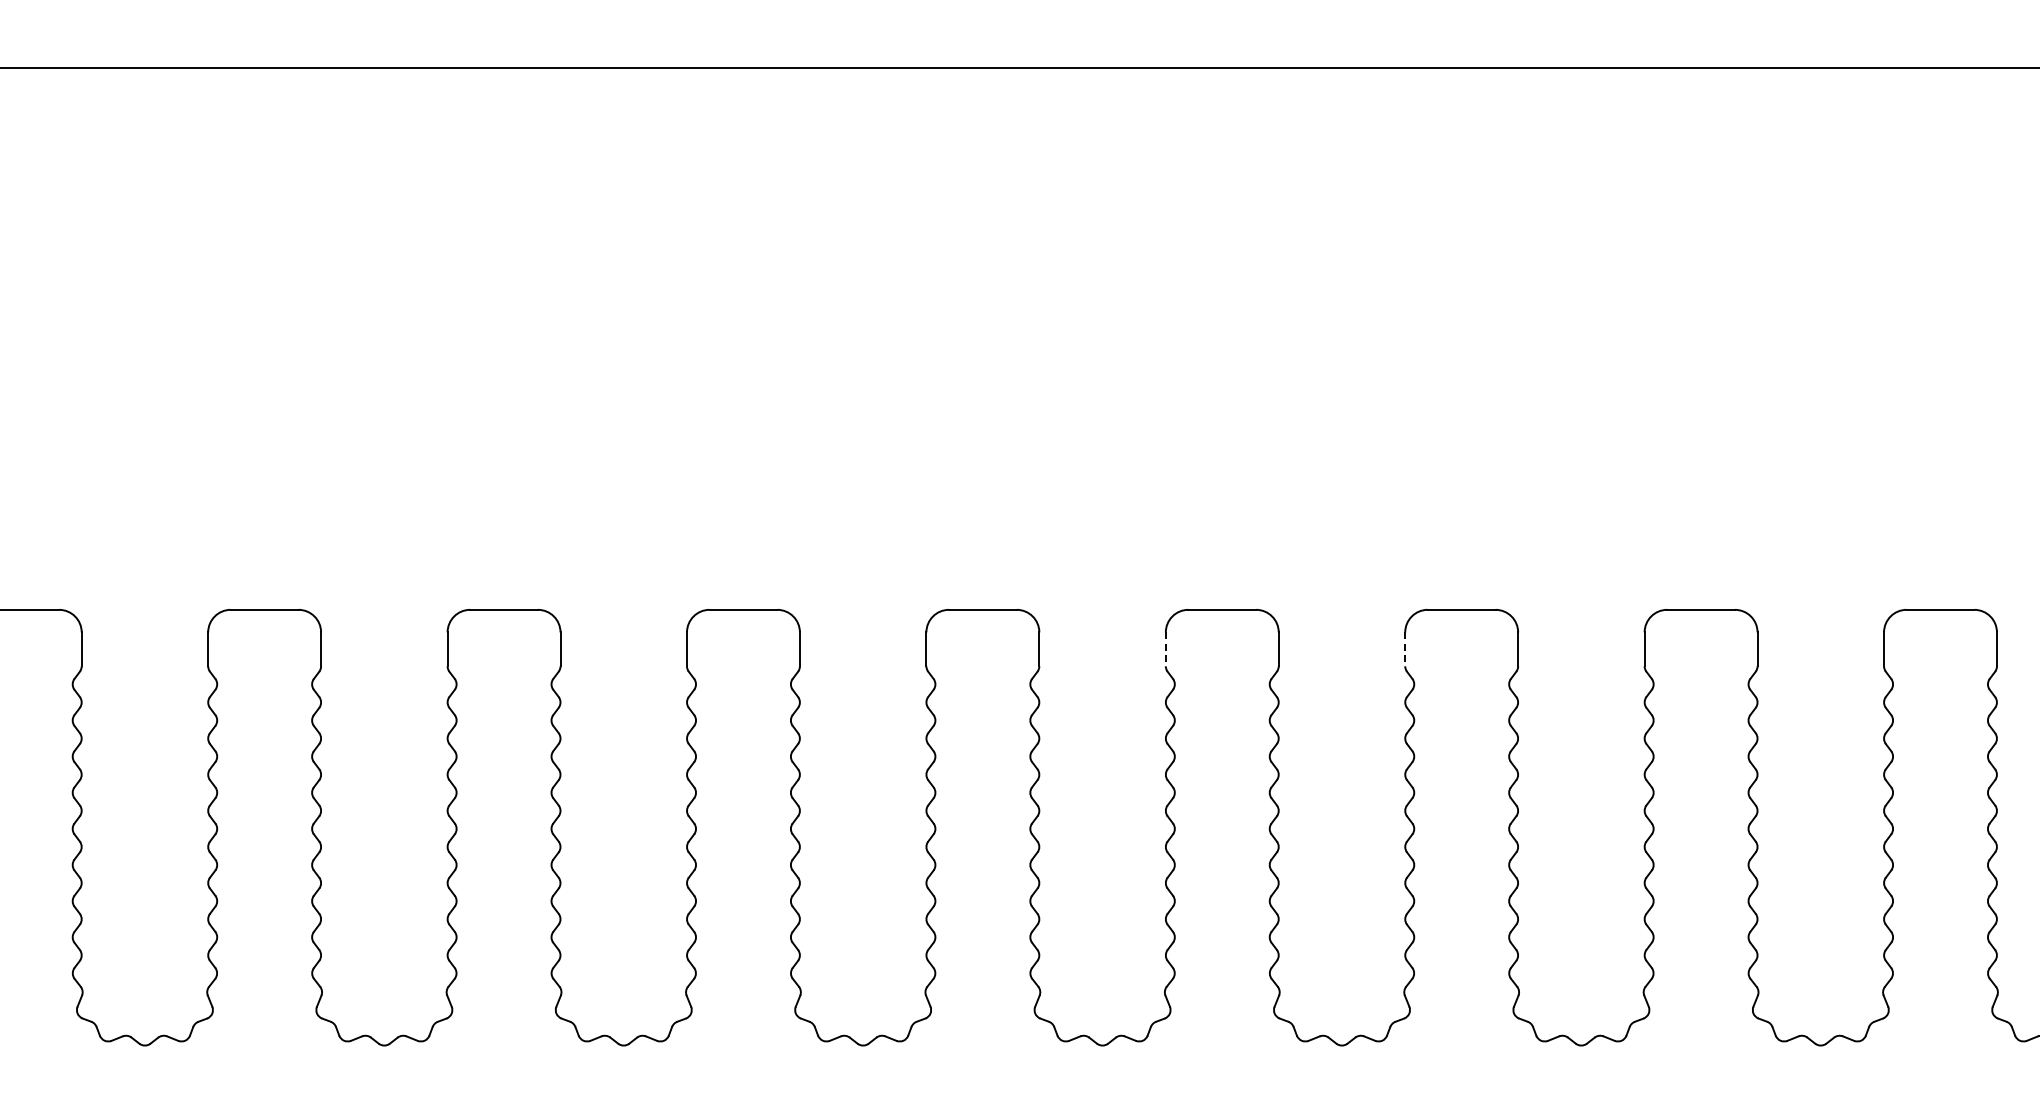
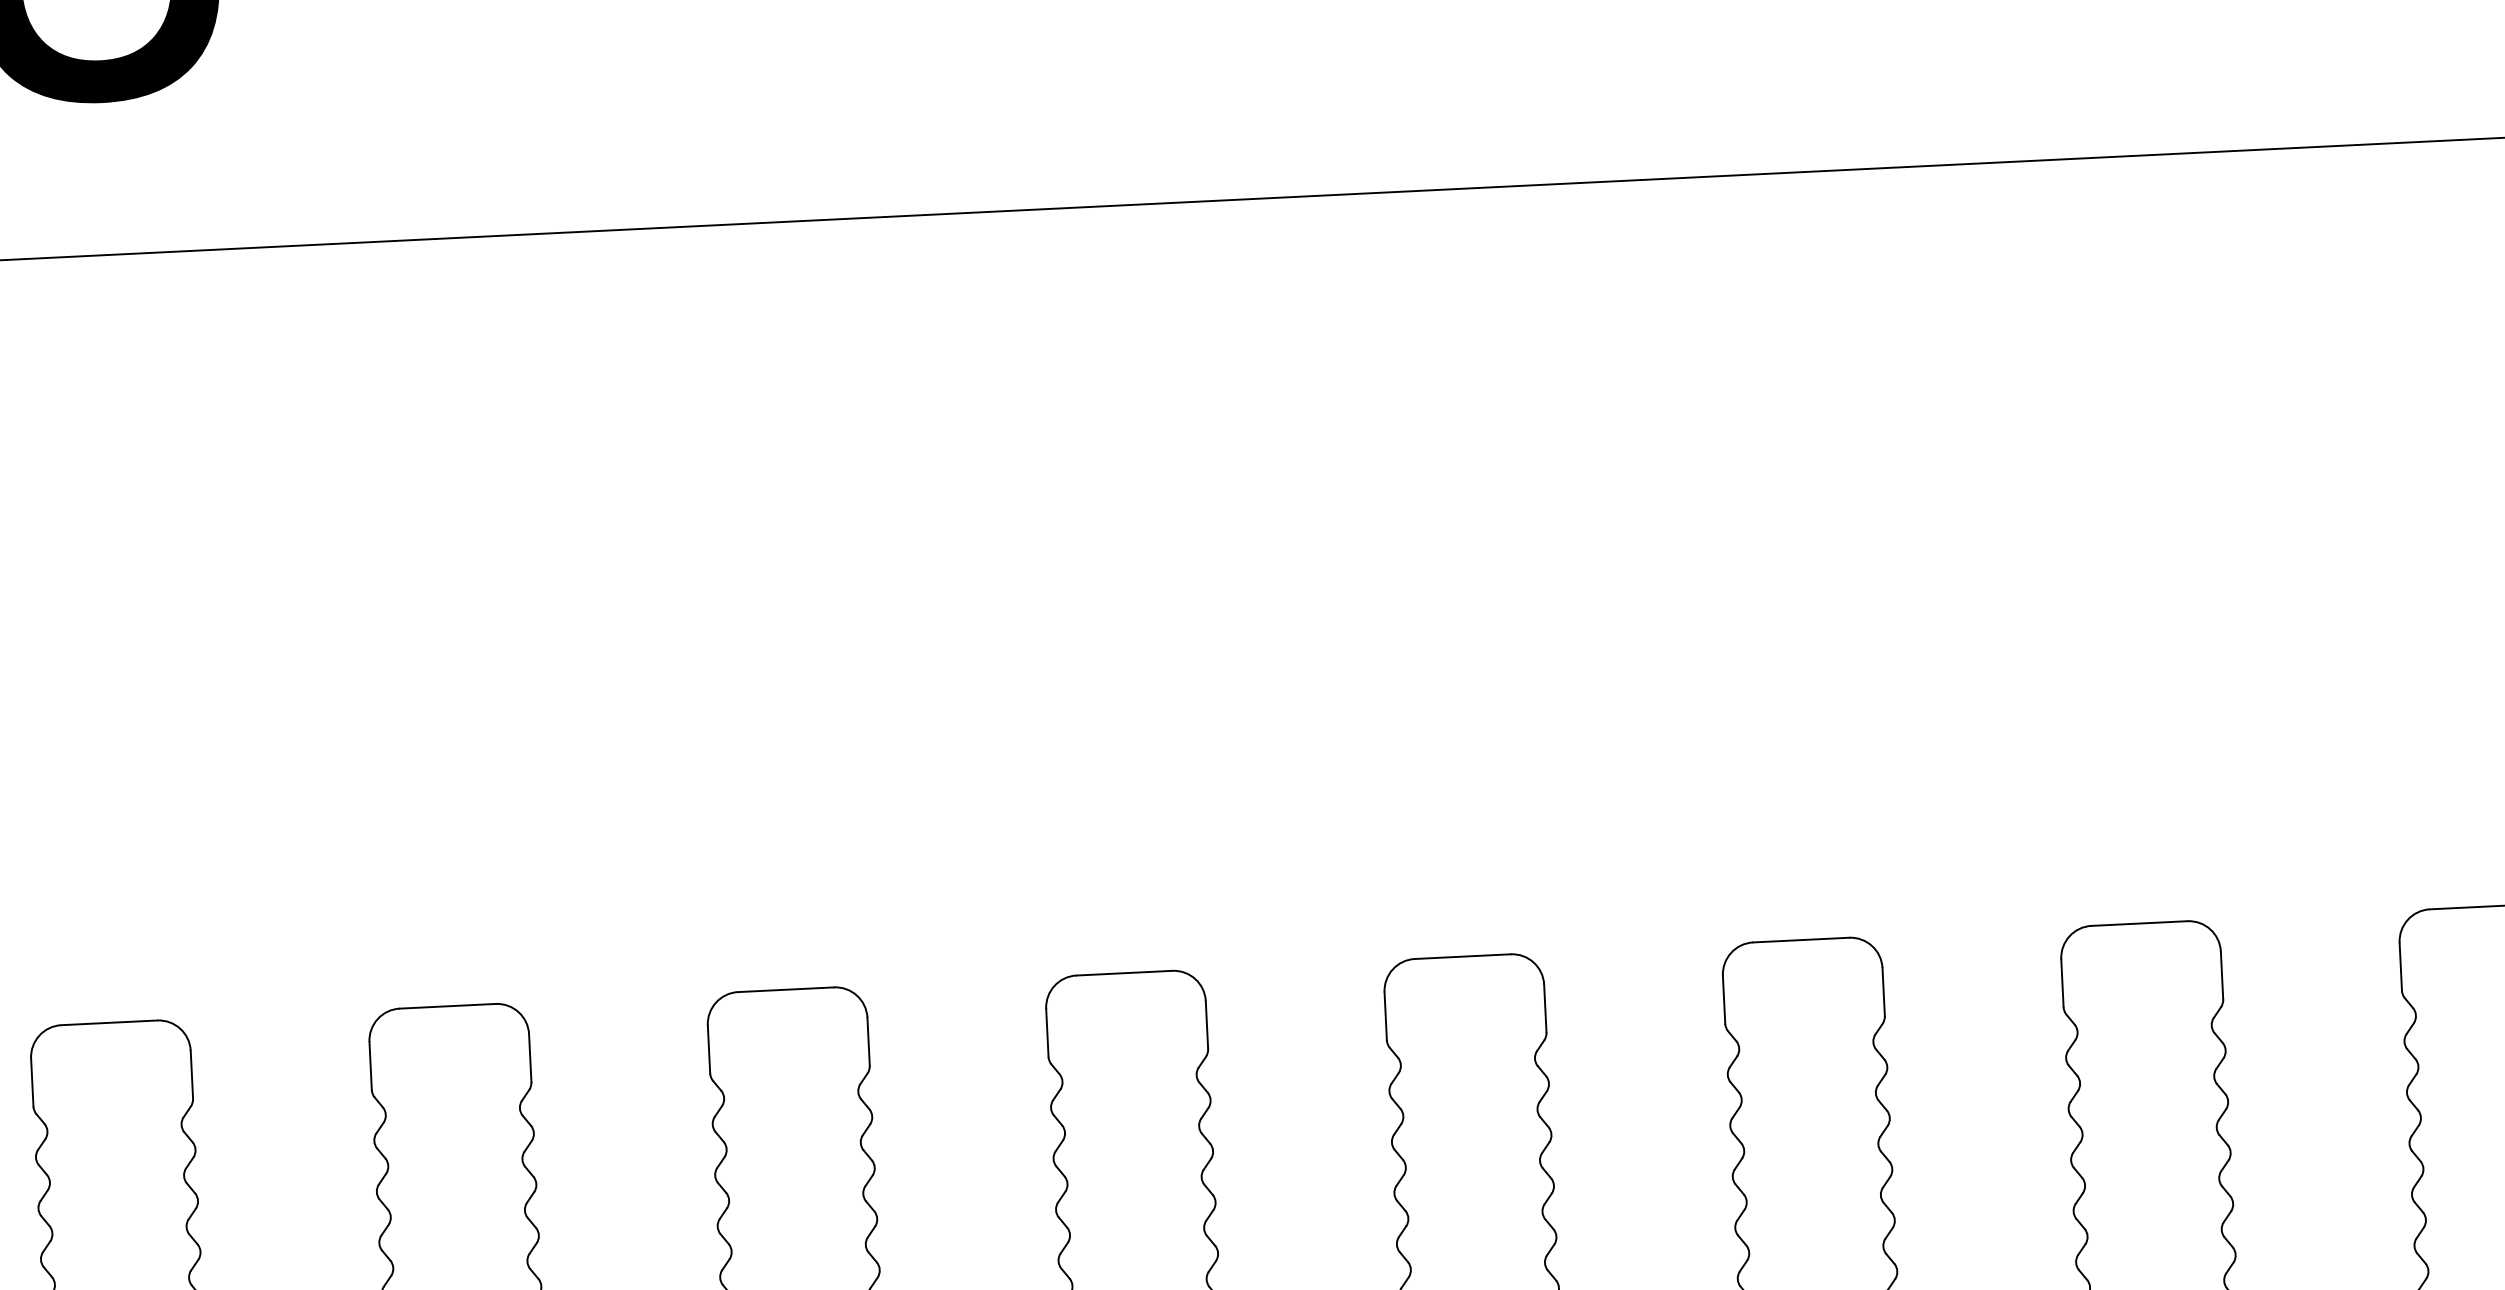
line: (1165, 649) -> (1723, 1000), dashed -> solid
line: (1405, 649) -> (2062, 983), dashed -> solid

